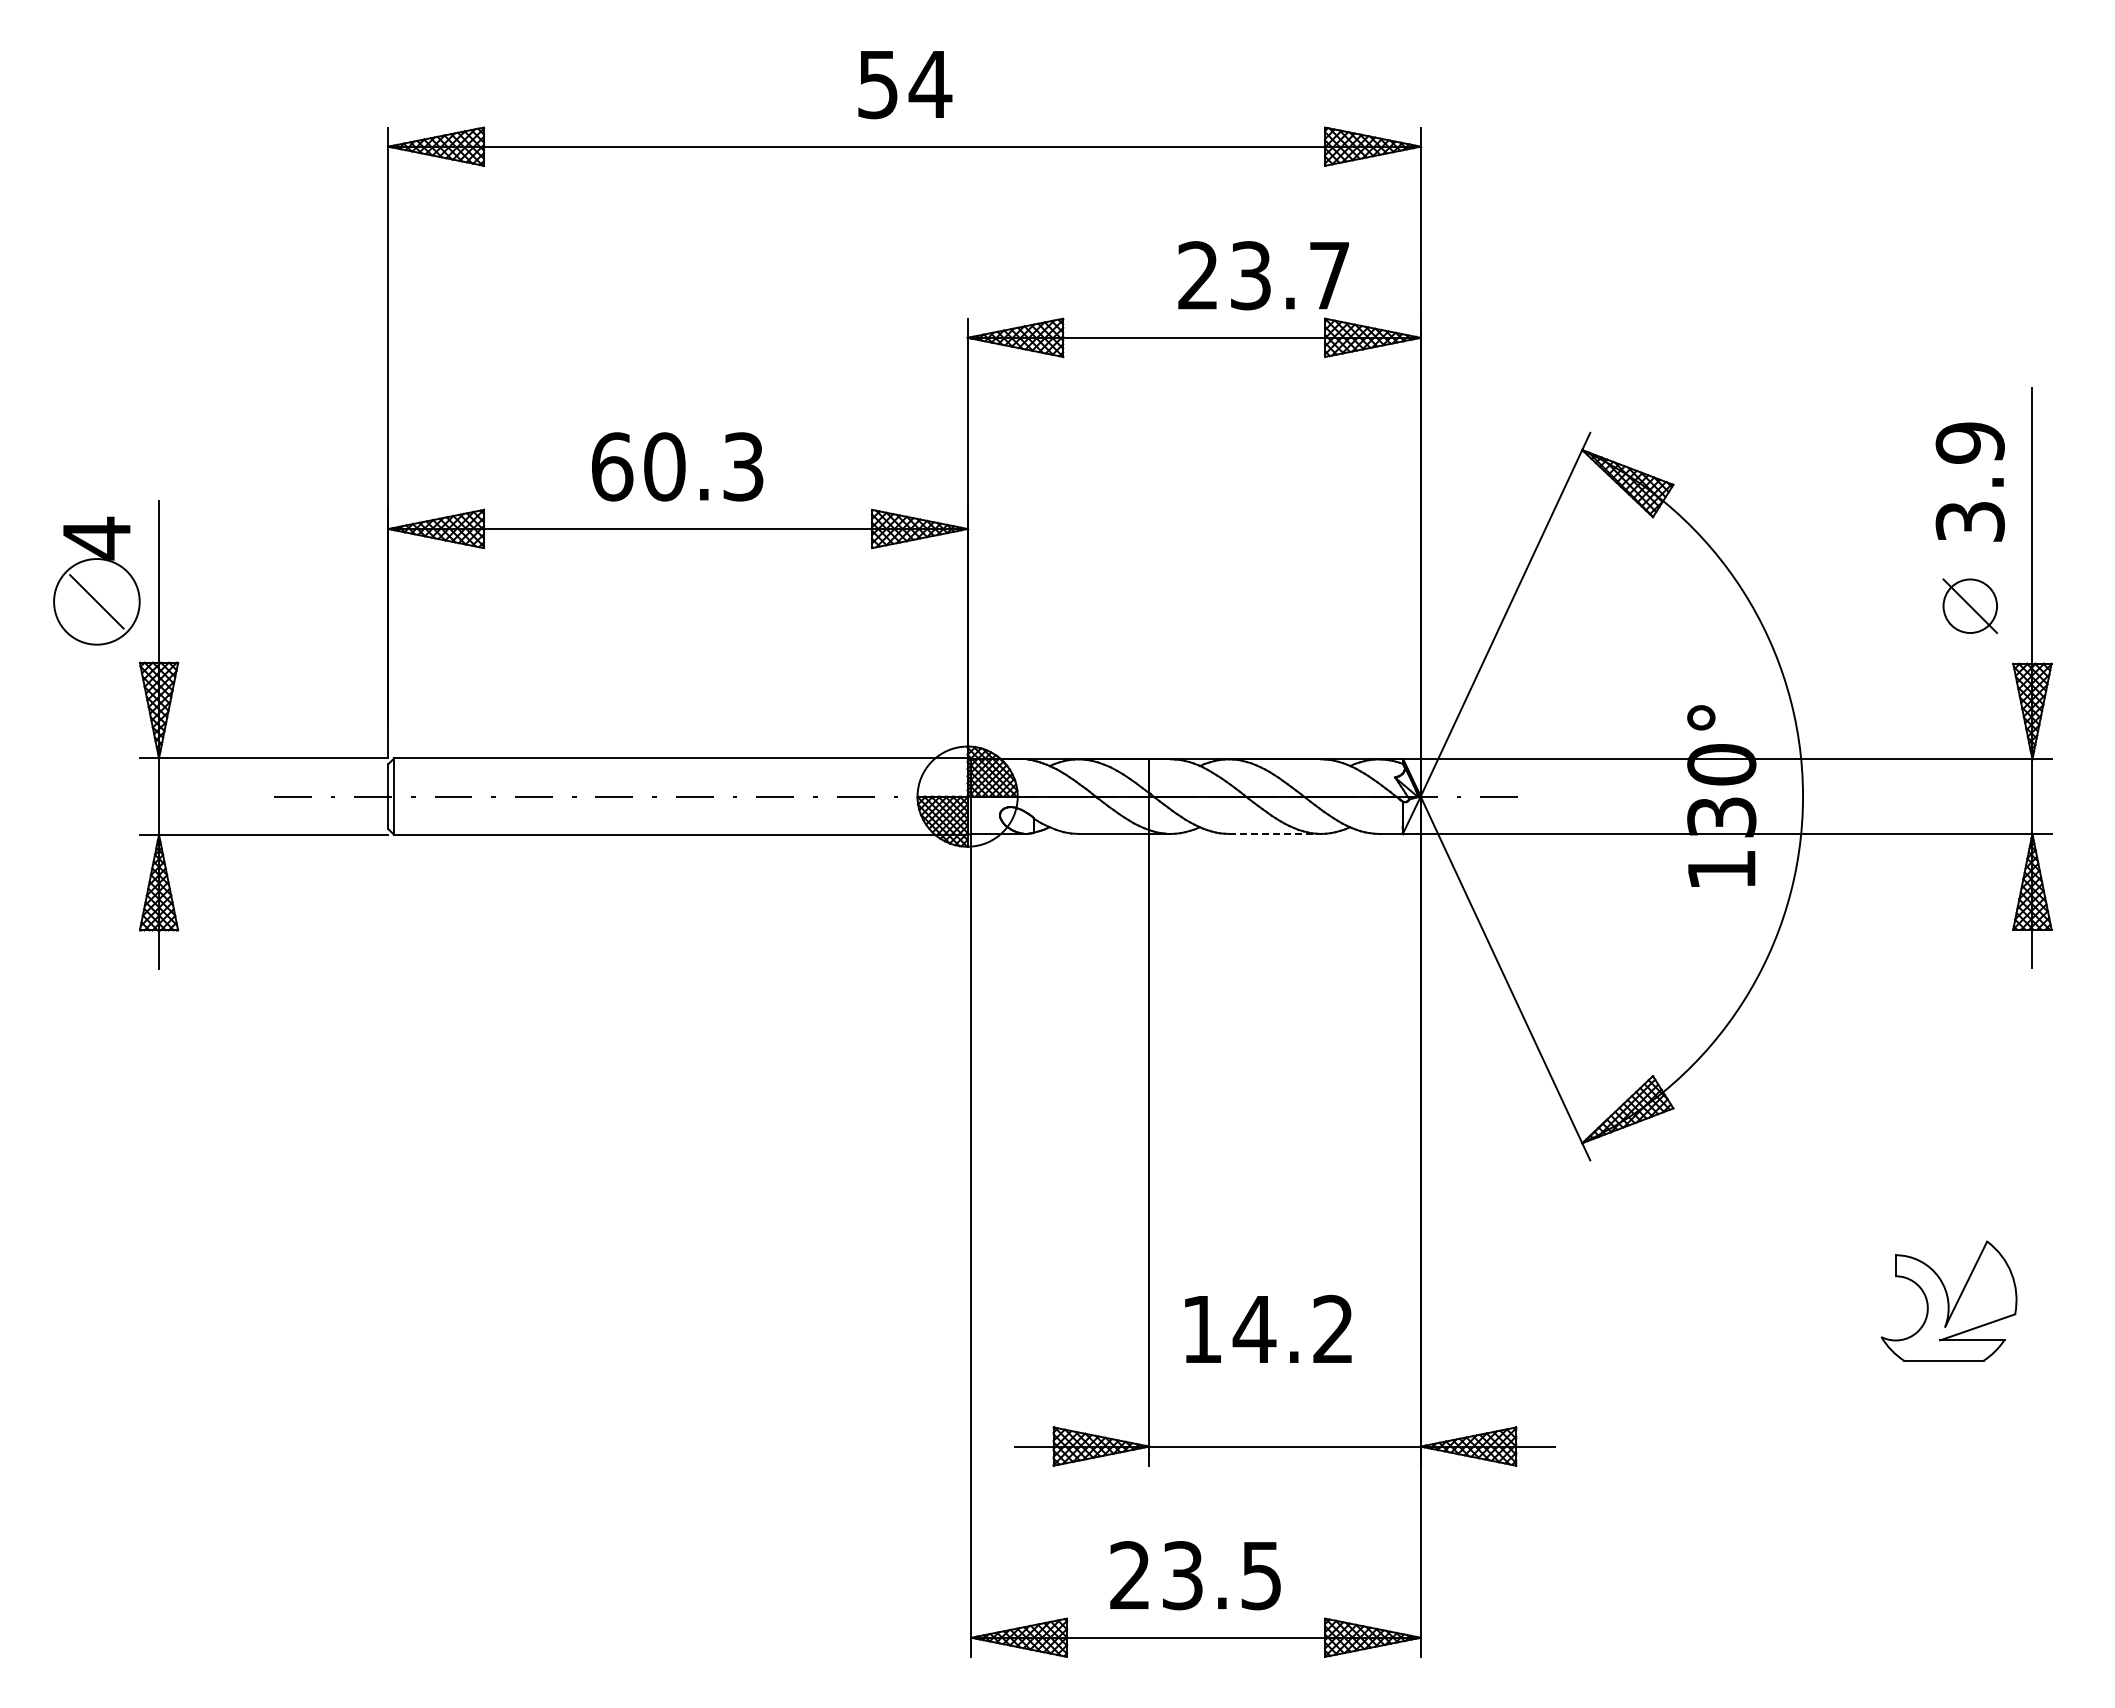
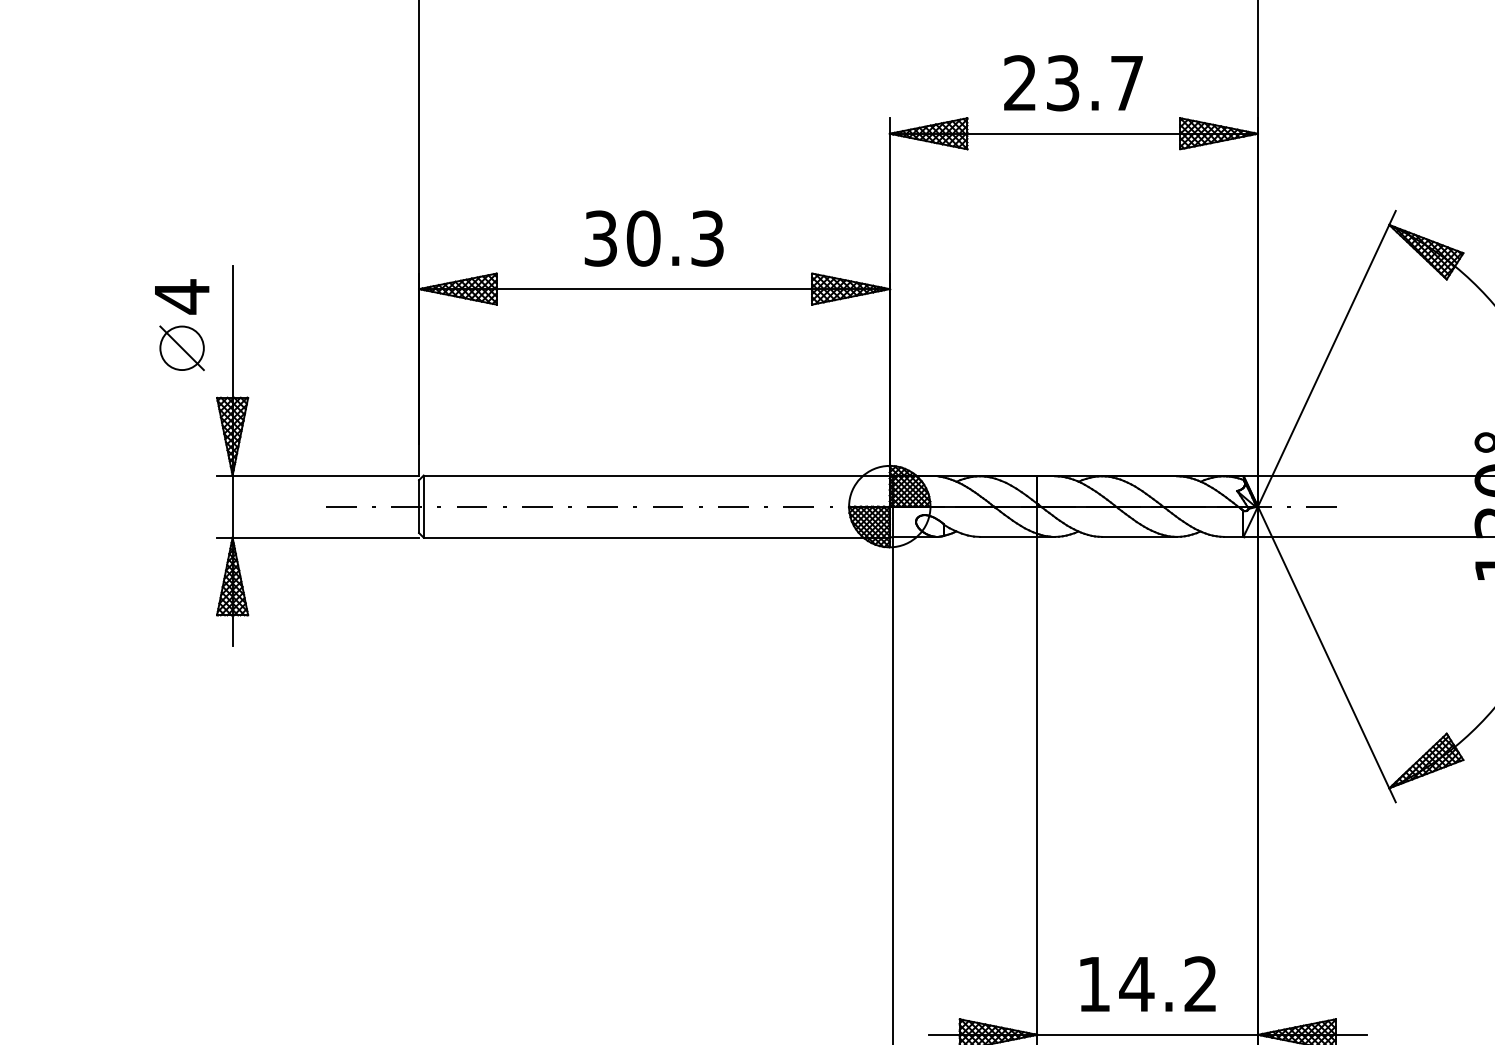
text: (1263, 275) -> (1073, 83), moved
text: (612, 466) -> (601, 238), 60.3 -> 30.3
circle: (96, 601) -> (181, 348), size x0.62
line: (1275, 833) -> (1139, 536), dashed -> solid
text: (1268, 1328) -> (1148, 983), moved

